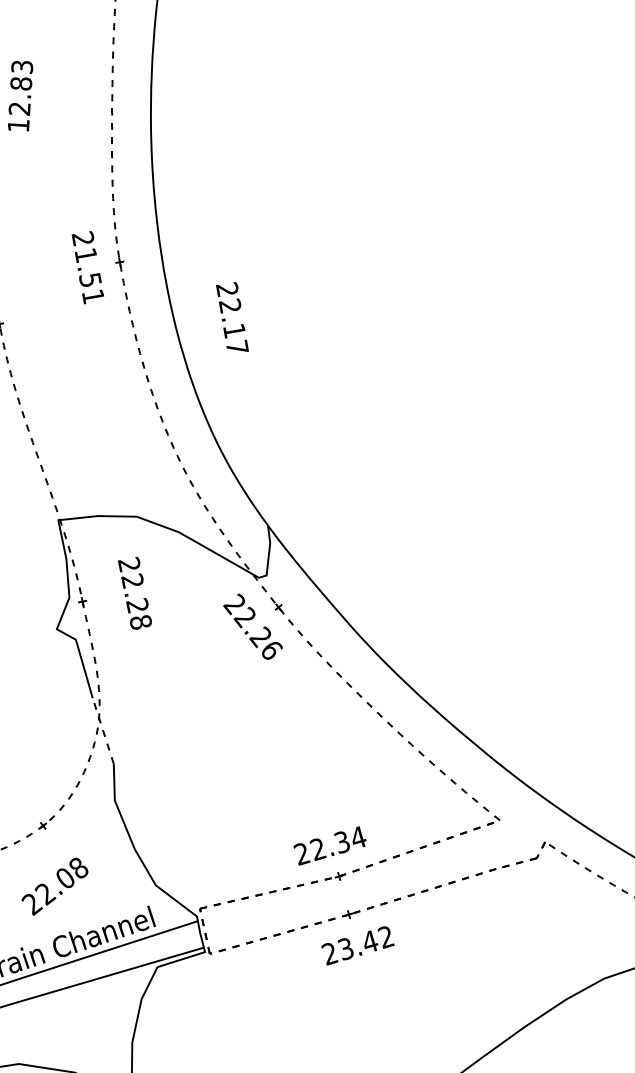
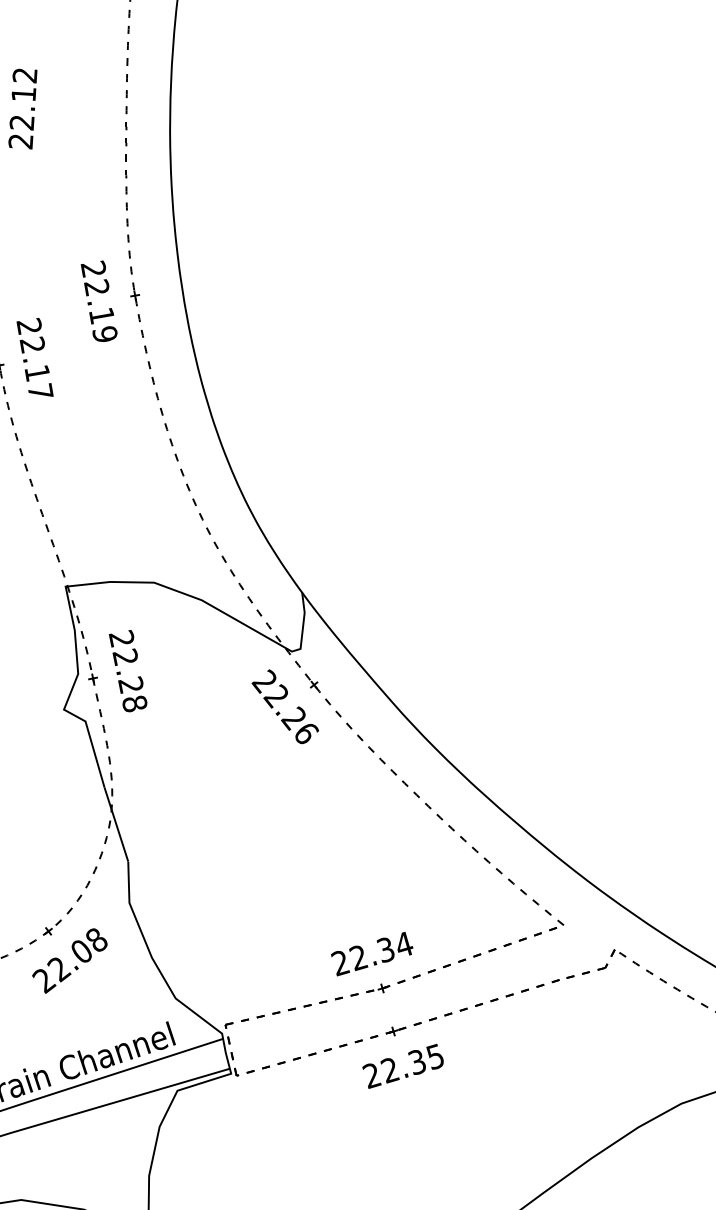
text: (20, 96) -> (22, 108), 12.83 -> 22.12
text: (89, 275) -> (100, 310), 21.51 -> 22.19
text: (231, 317) -> (34, 357), moved
text: (135, 593) -> (128, 671), moved
line: (103, 731) -> (116, 824), dashed -> solid
text: (54, 886) -> (69, 960), moved
text: (365, 943) -> (412, 1063), 23.42 -> 22.35

